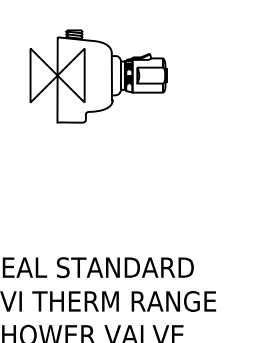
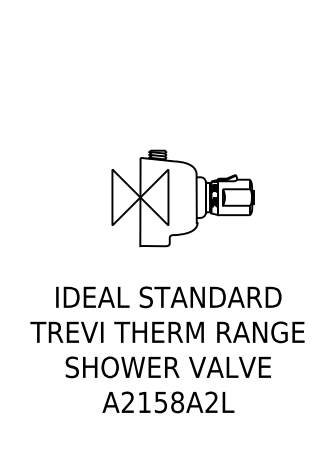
part: (98, 76) -> (182, 198), moved

